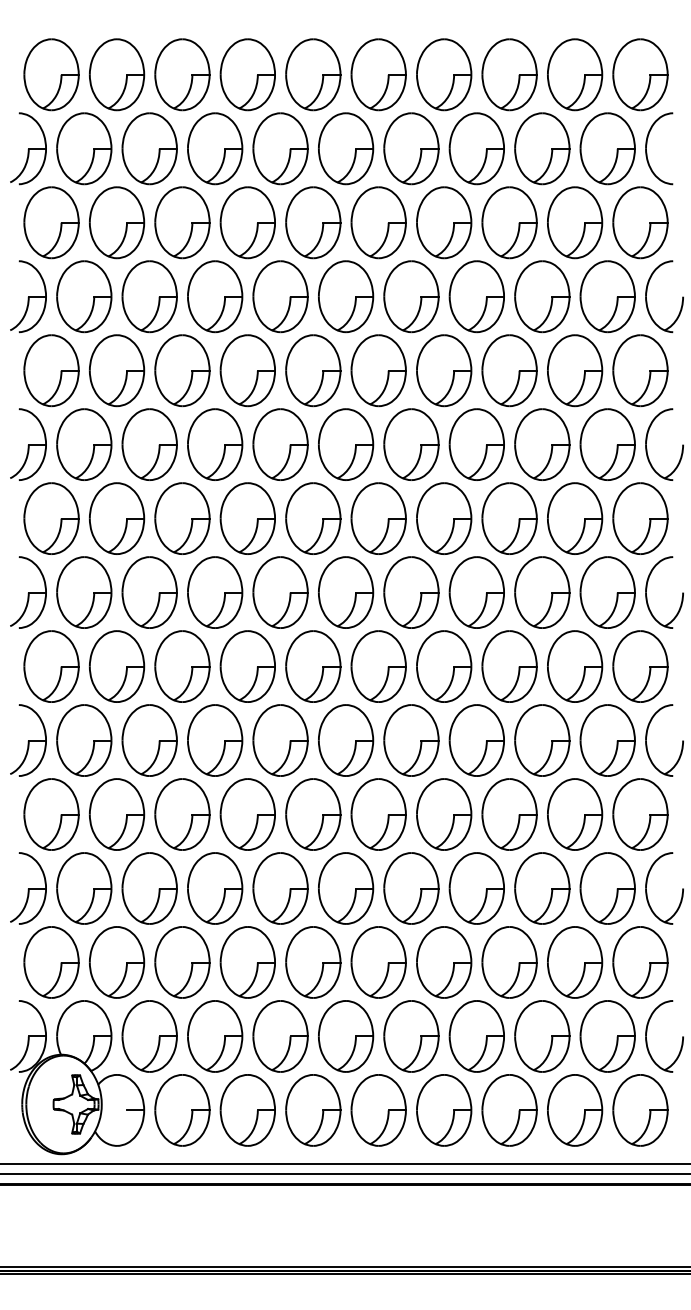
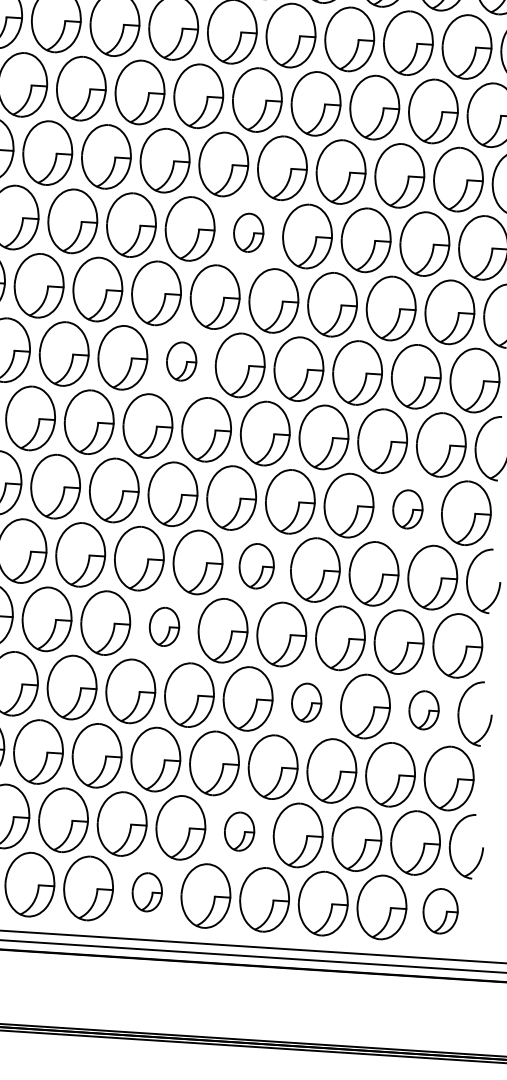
part: (378, 370) -> (248, 232), size x0.6
part: (313, 518) -> (181, 361), size x0.6
part: (575, 666) -> (408, 509), size x0.6
part: (411, 740) -> (256, 566), size x0.7
part: (313, 814) -> (164, 626), size x0.6
part: (476, 888) -> (306, 702), size x0.6
part: (607, 888) -> (423, 710), size x0.6
part: (411, 1036) -> (239, 831), size x0.6
part: (313, 1110) -> (147, 892), size x0.6
part: (640, 1110) -> (440, 911), size x0.7

